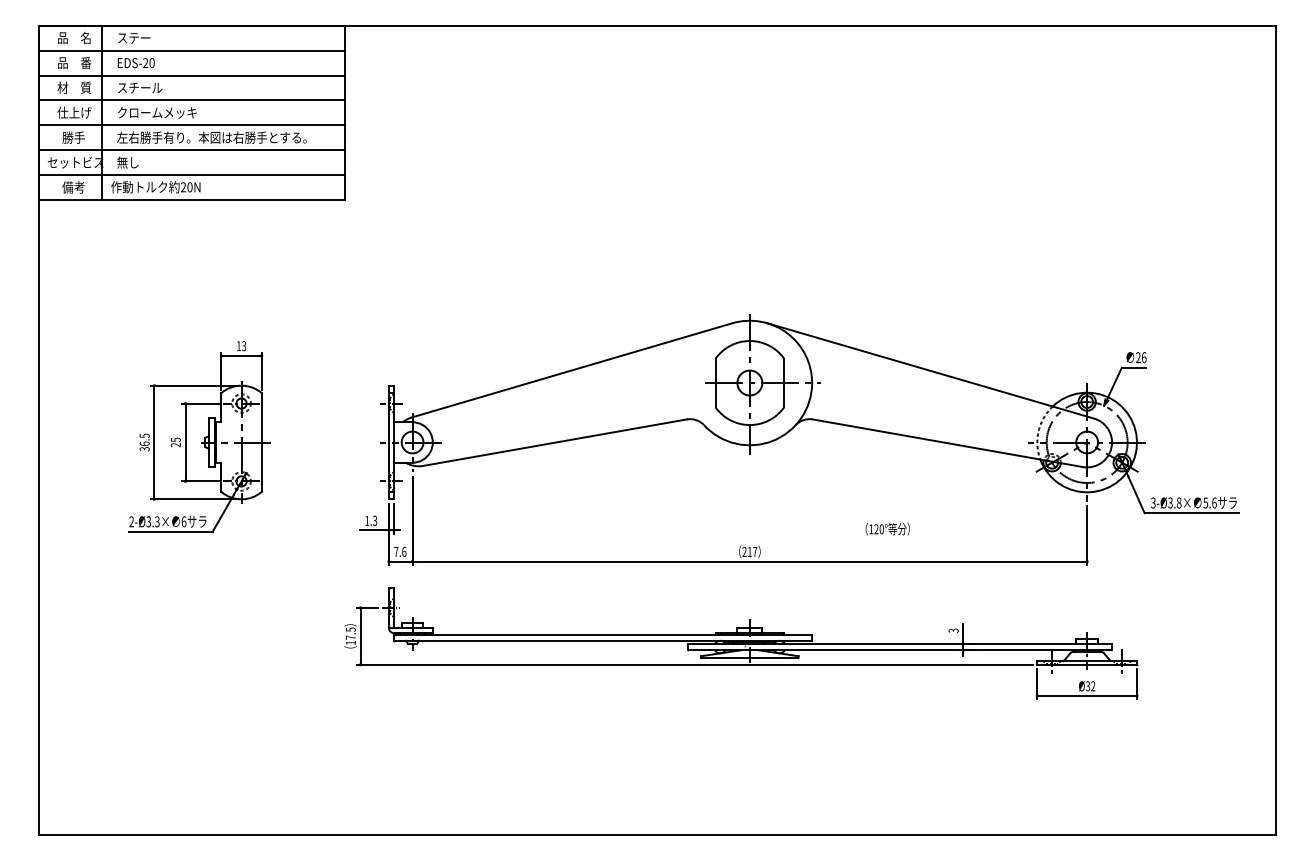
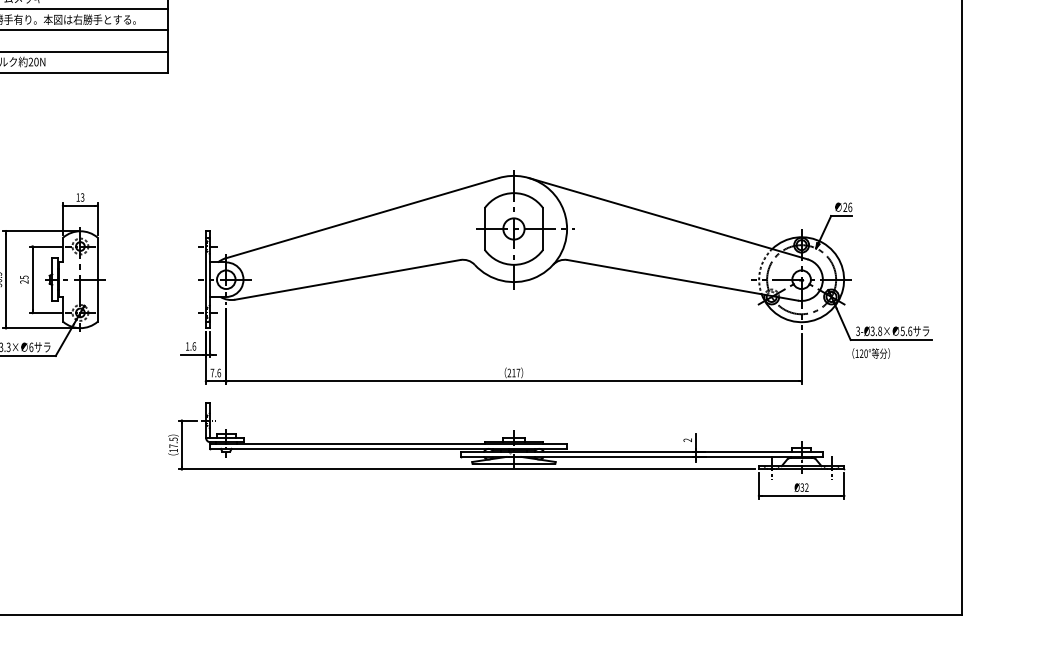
text: (375, 520) -> (194, 346), 1.3 -> 1.6
text: (887, 528) -> (871, 353), moved
text: (954, 630) -> (688, 440), 3 -> 2

